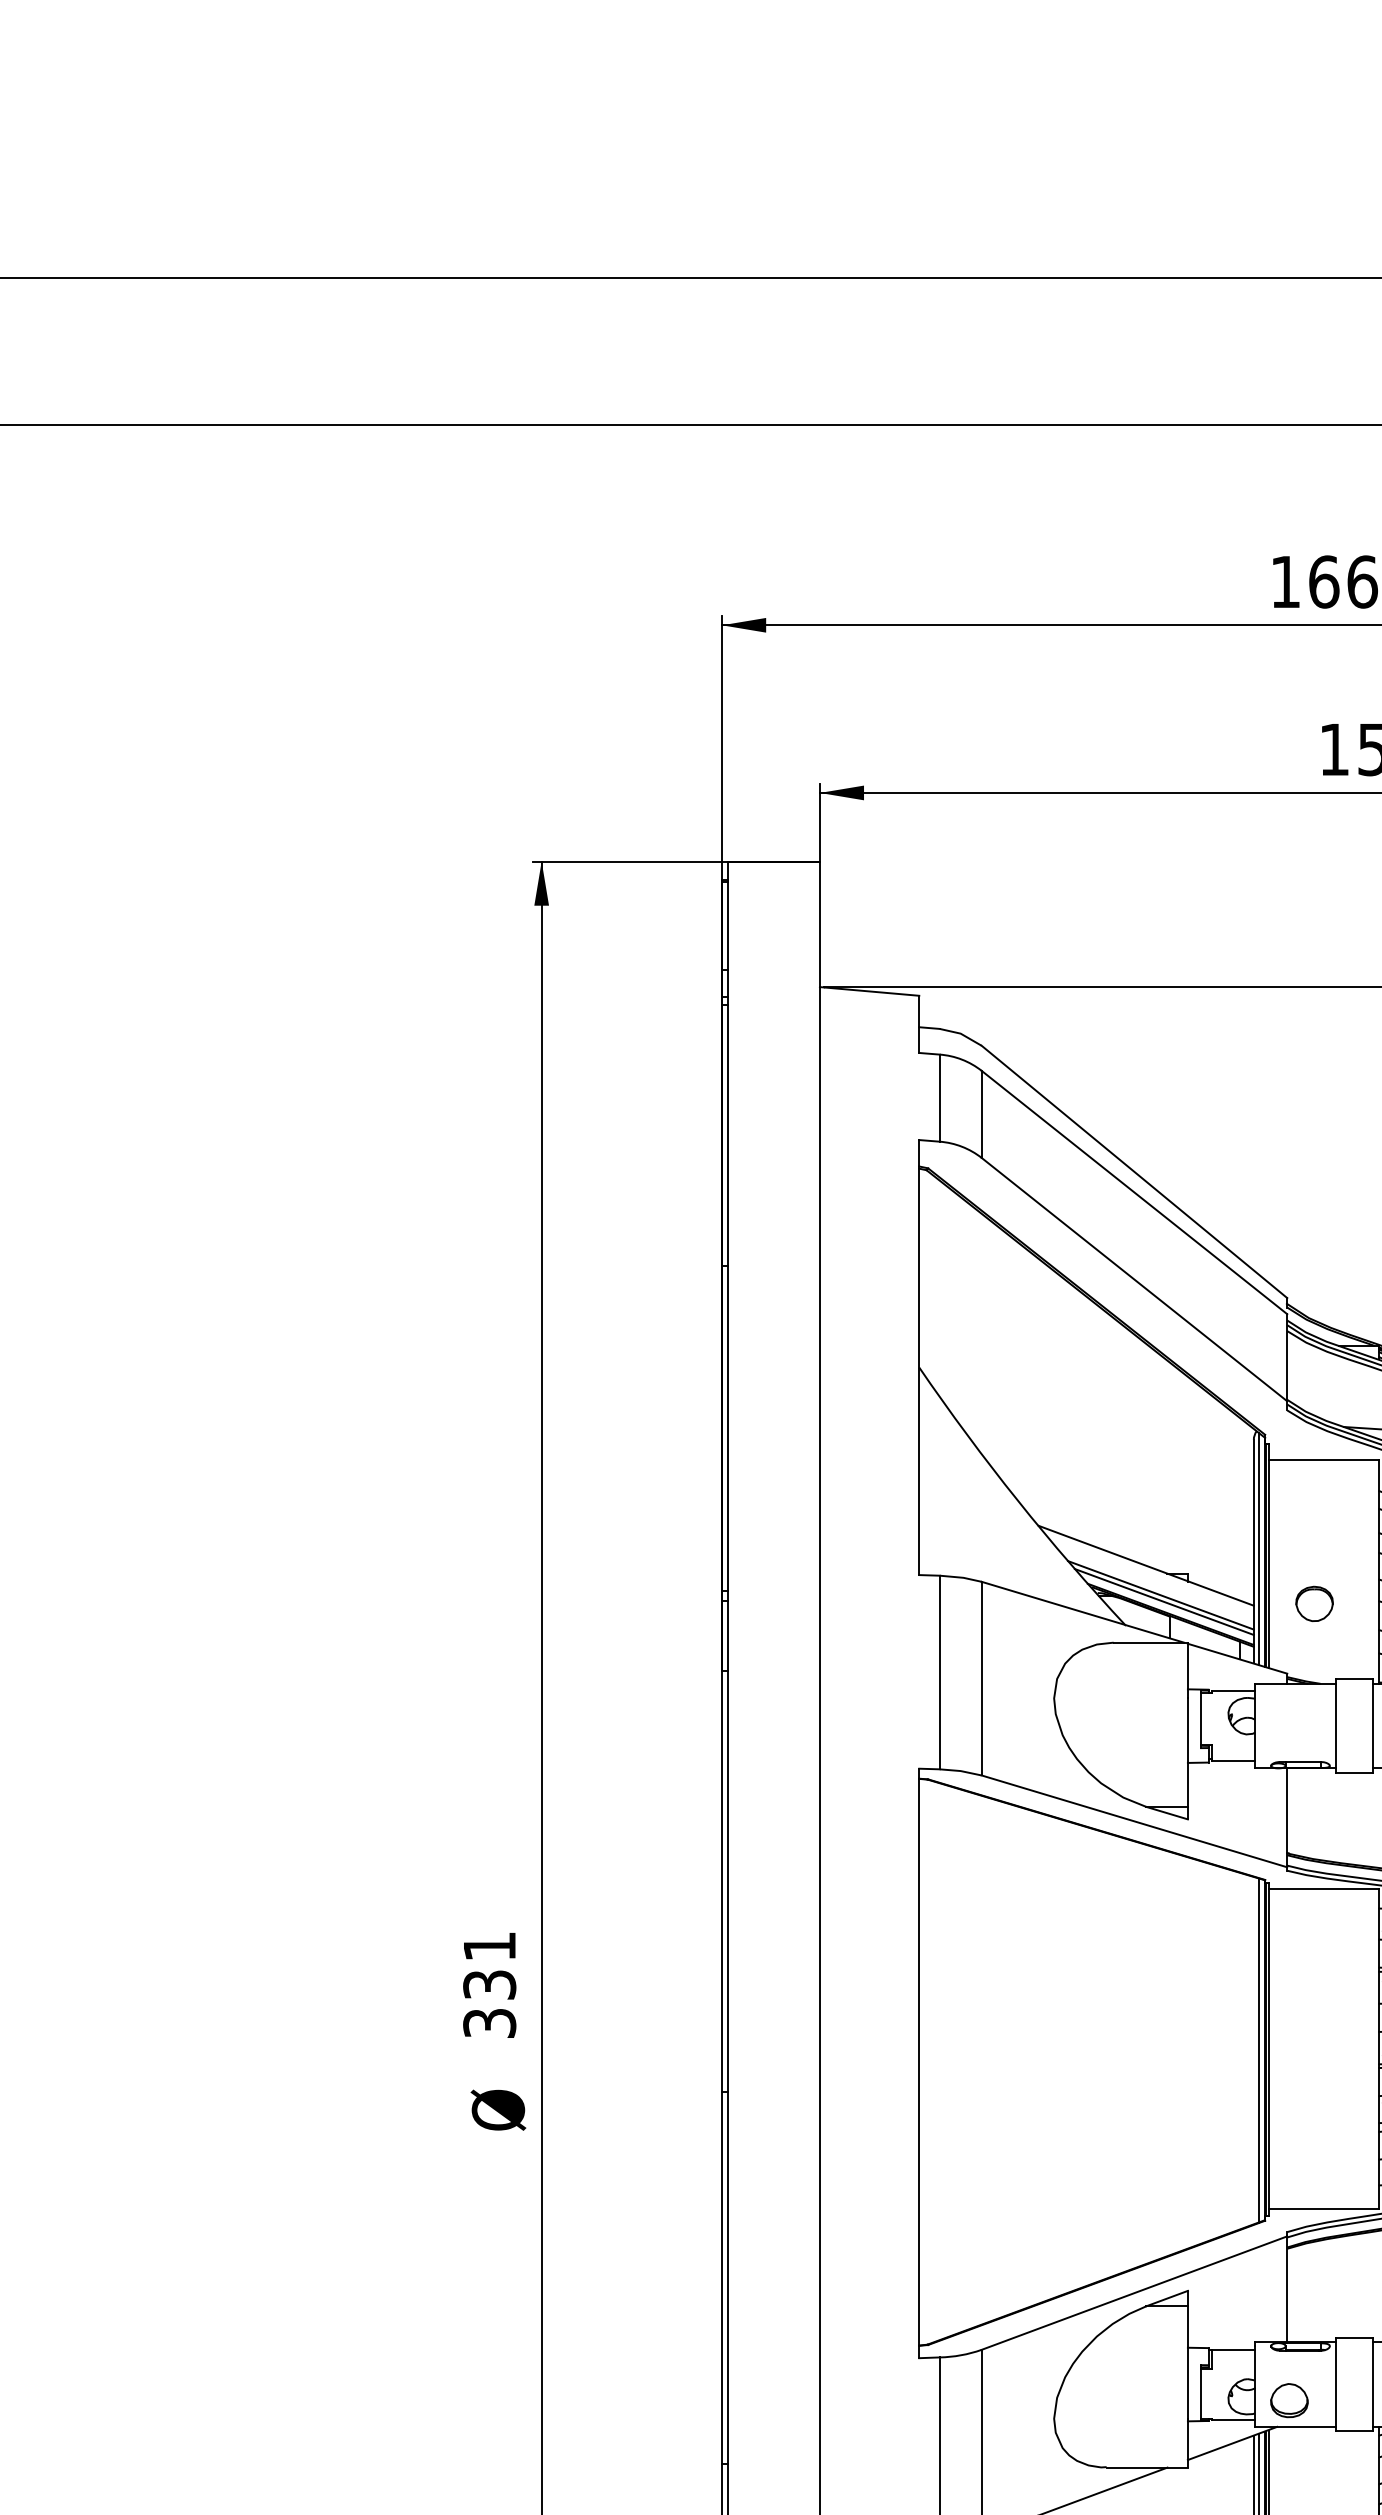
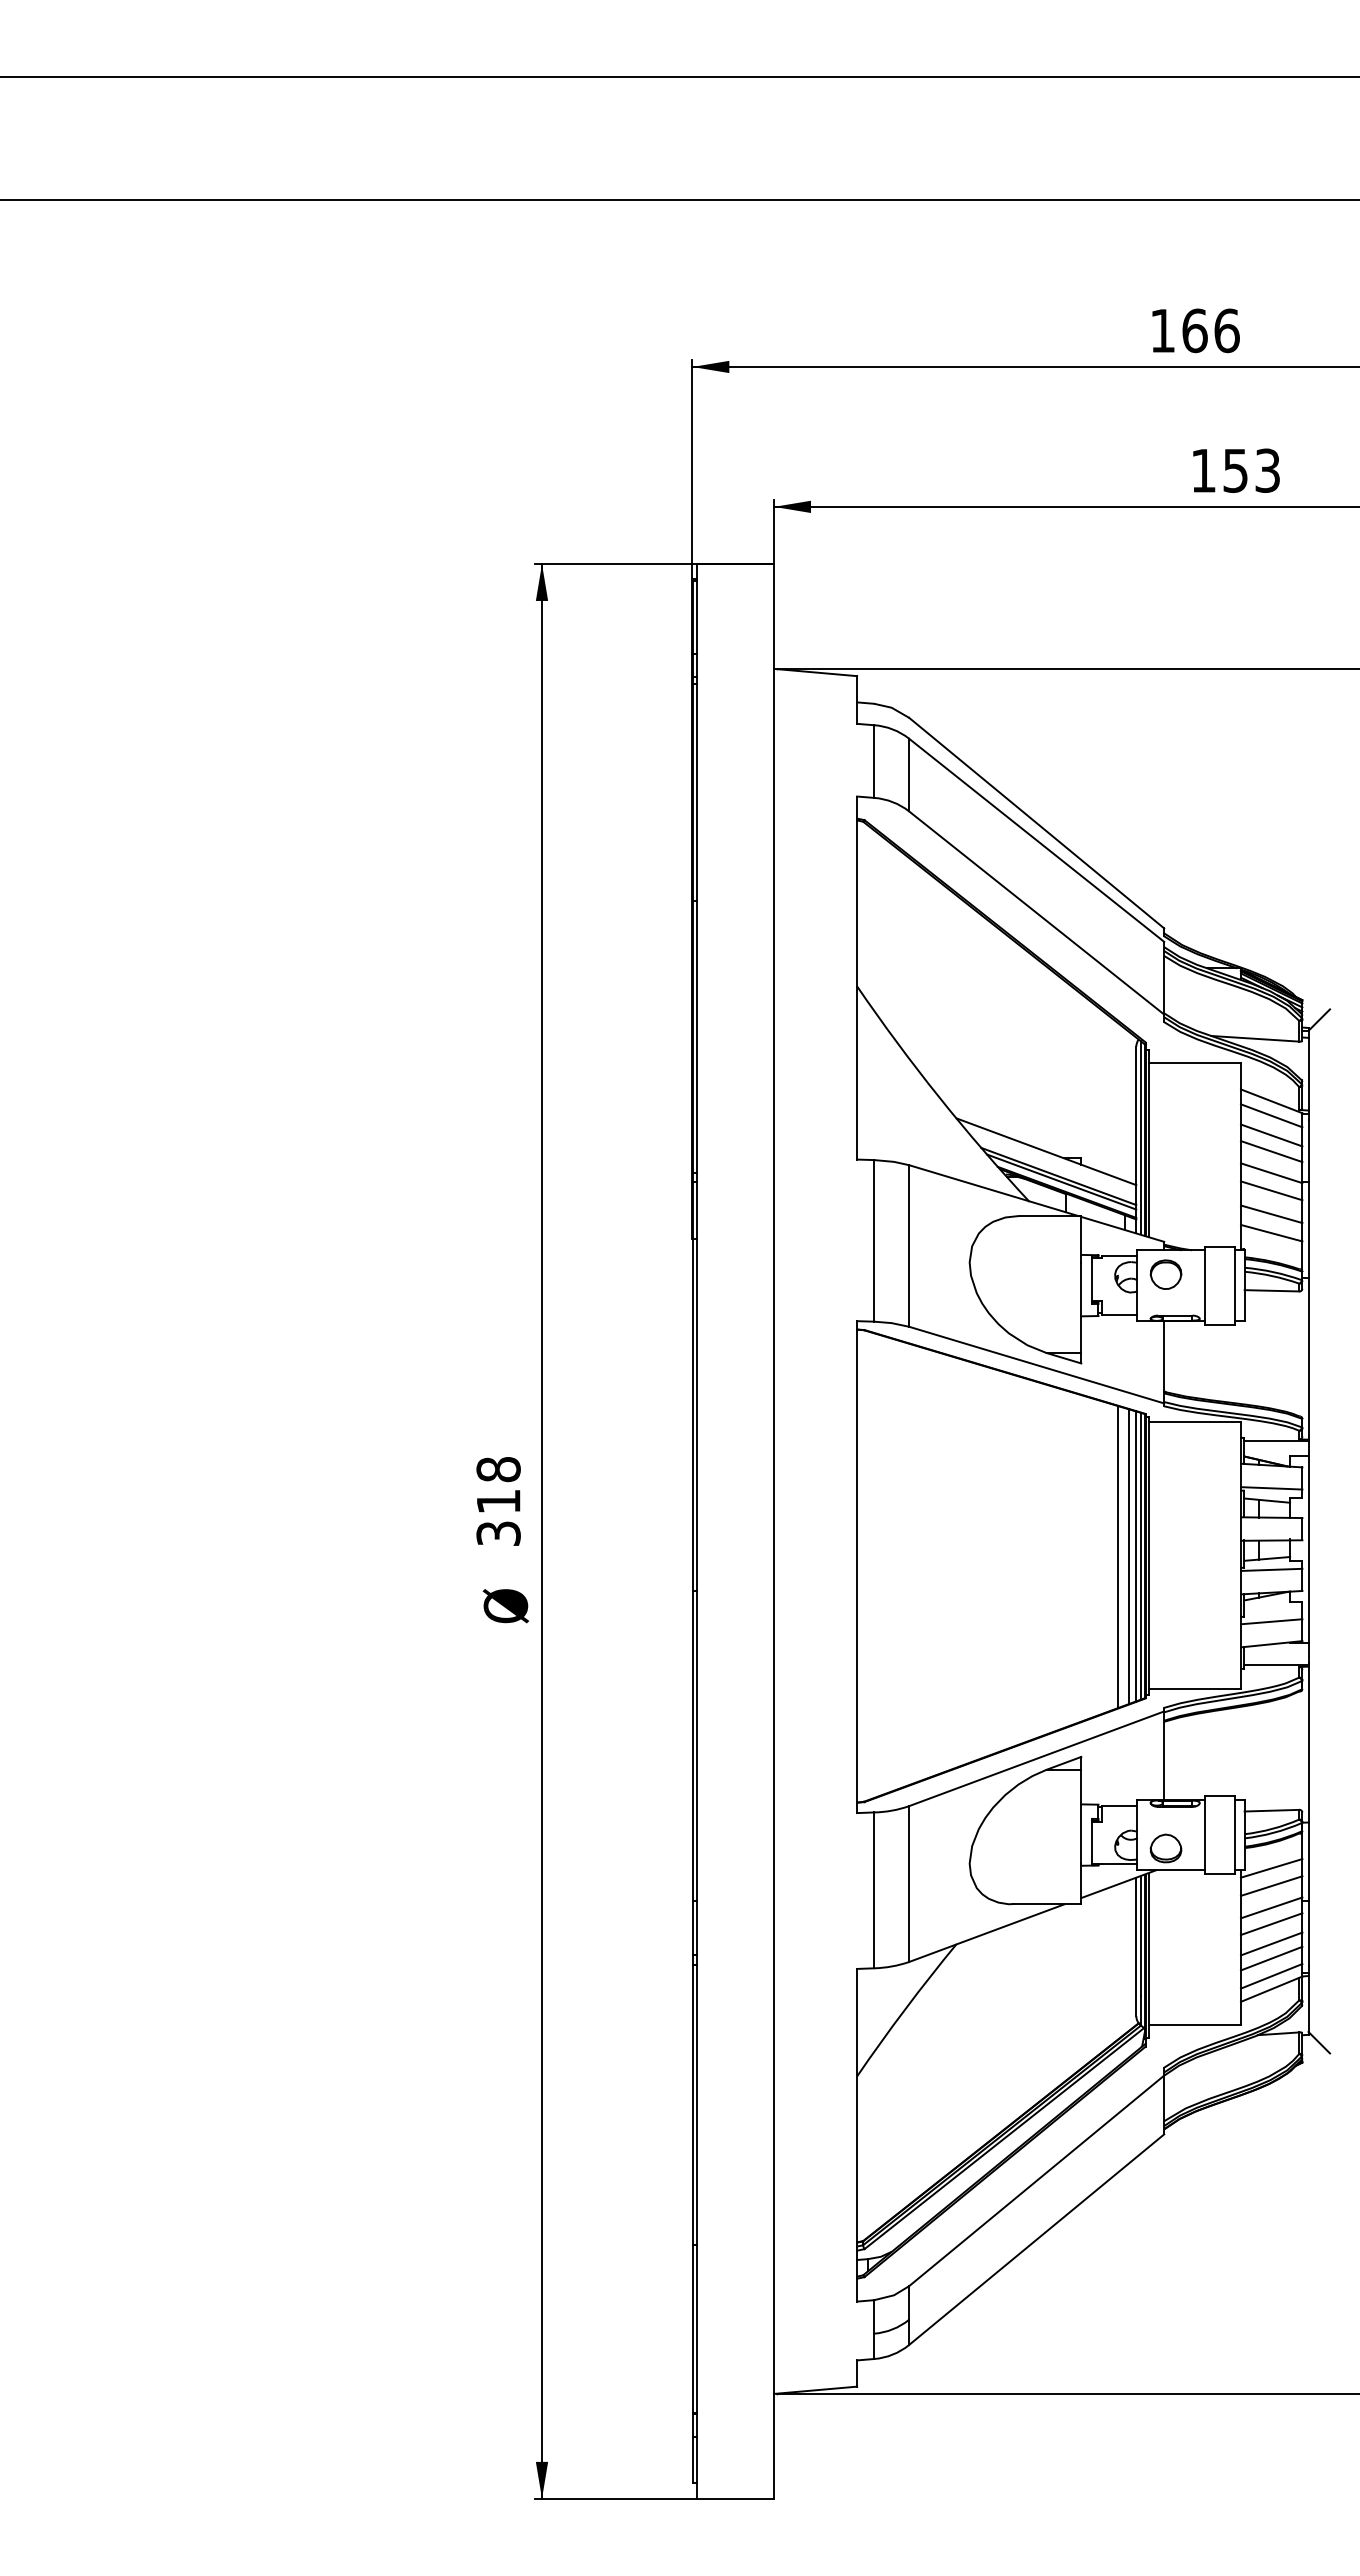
part: (1313, 1603) -> (1165, 1274), moved
text: (489, 1965) -> (498, 1485), 331 -> 318
line: (1245, 2050) -> (1129, 1556), added
line: (1254, 2050) -> (1136, 1556), added
line: (1232, 2051) -> (1118, 1557), added

